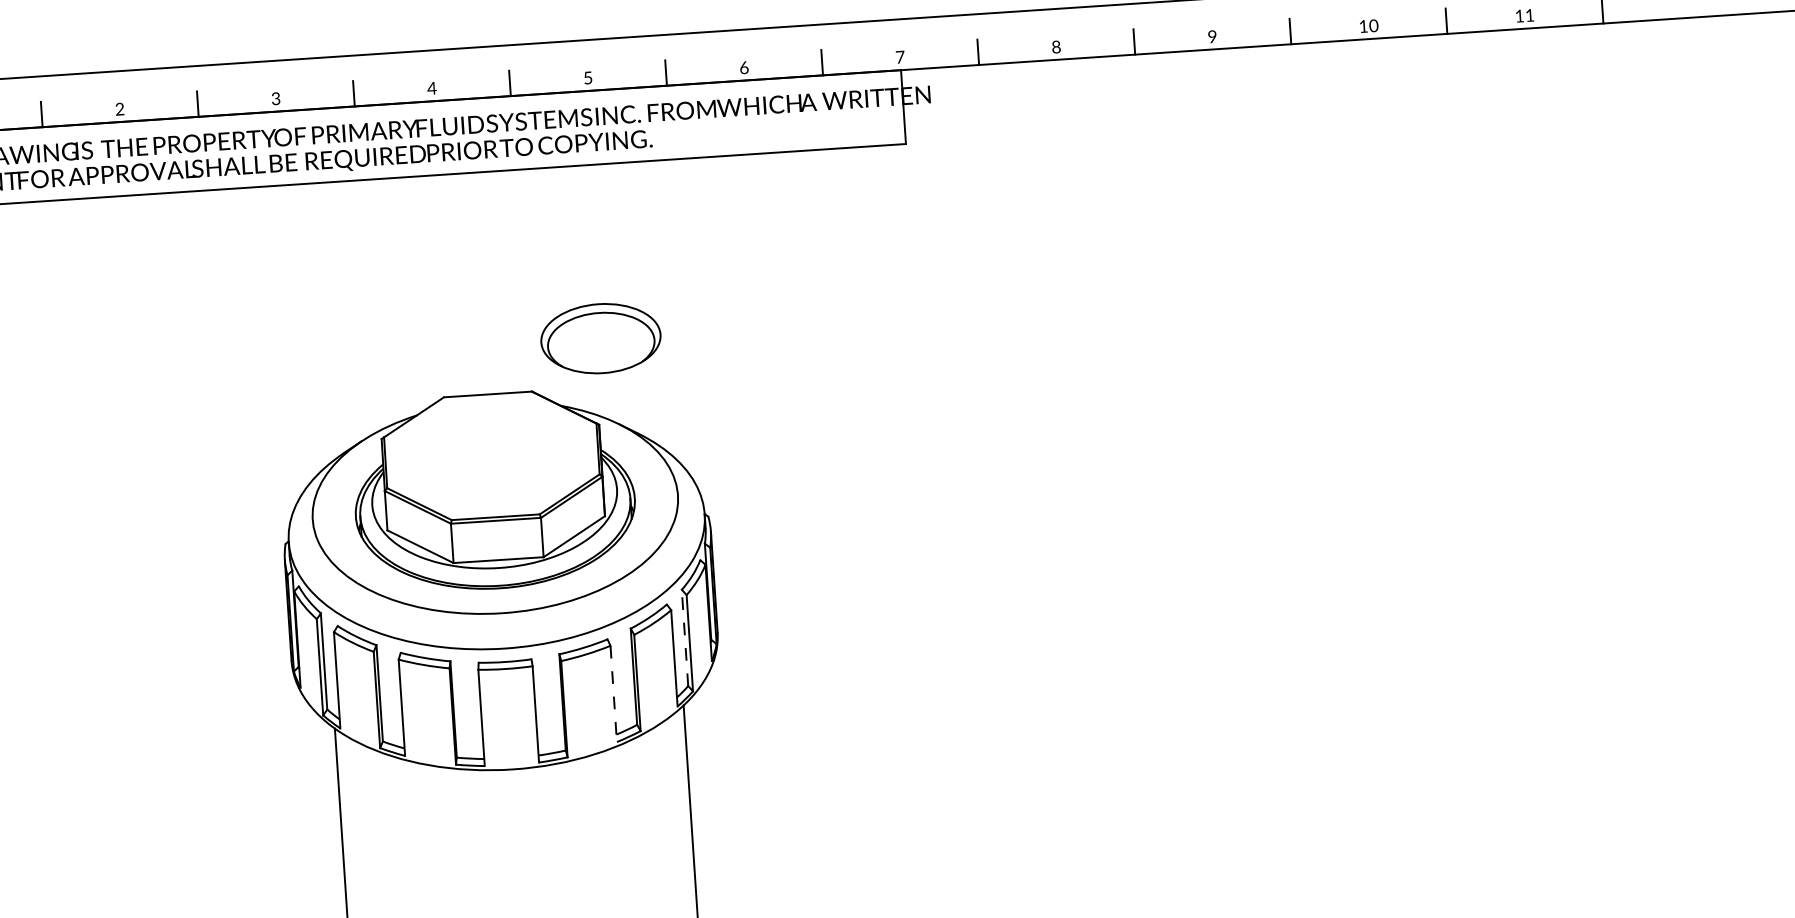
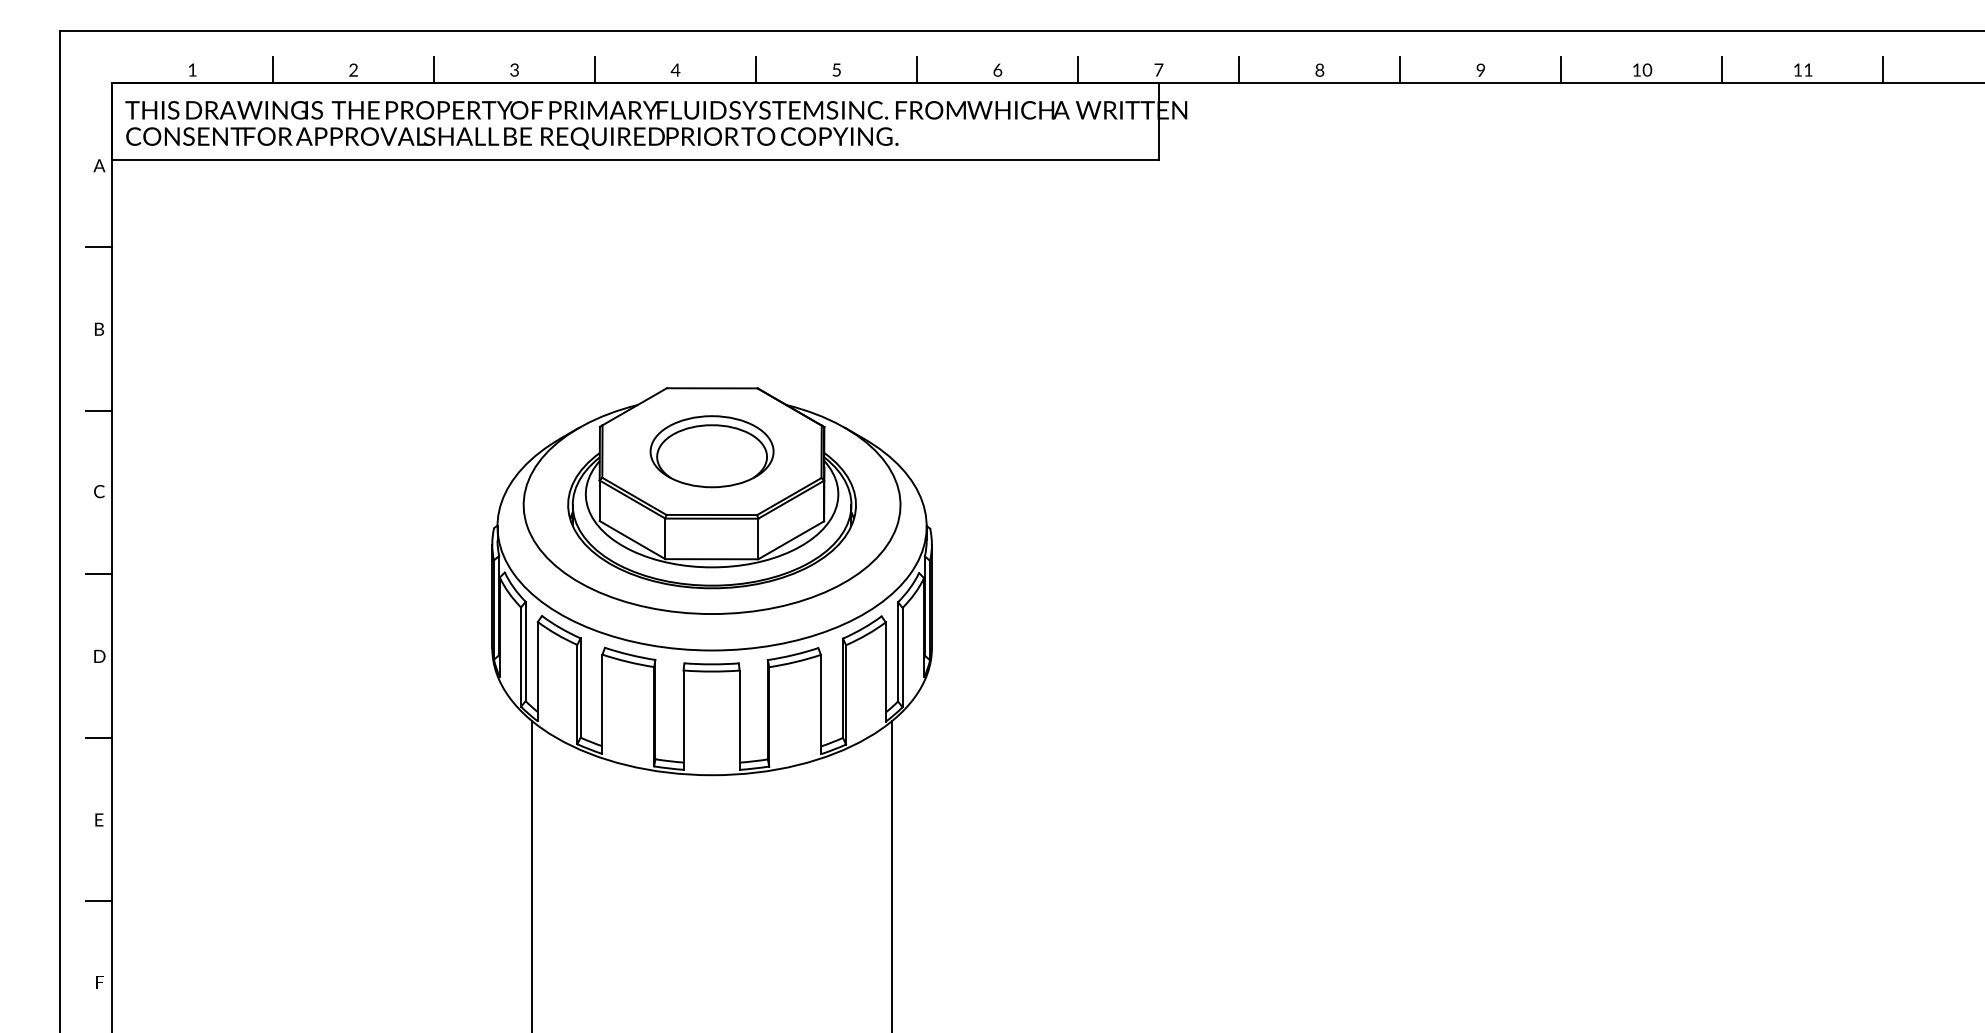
part: (600, 338) -> (711, 451), moved
line: (685, 637) -> (898, 651), dashed -> solid
line: (613, 693) -> (820, 704), dashed -> solid

